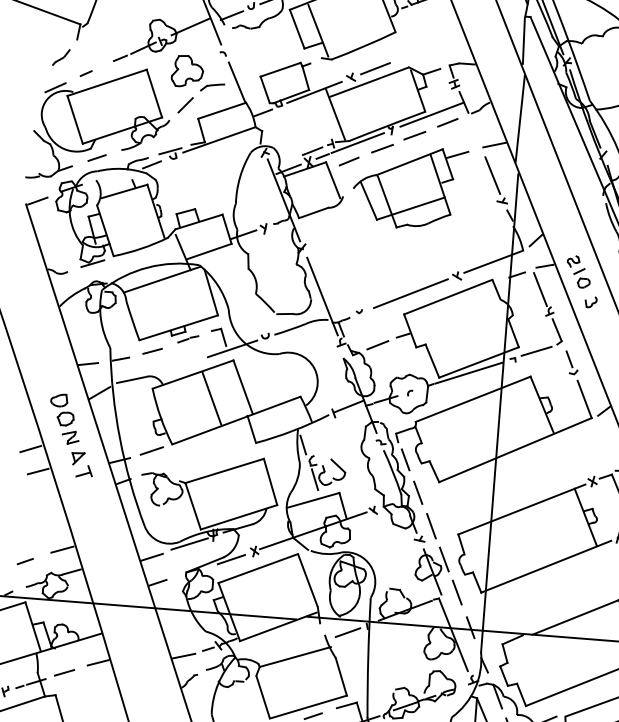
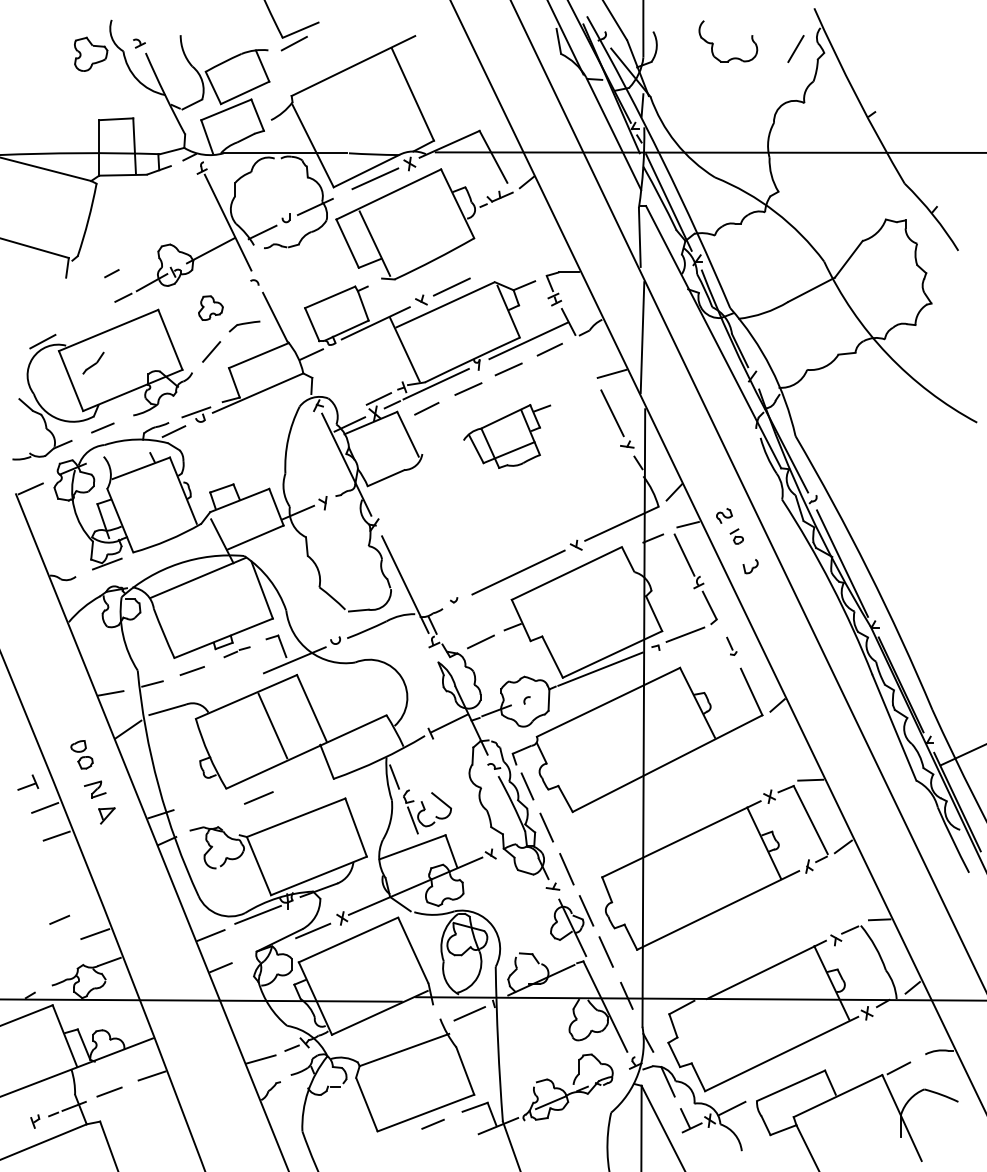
part: (61, 56) -> (93, 362), moved
part: (187, 70) -> (210, 307), size x0.6
line: (85, 73) -> (111, 273), moved
part: (409, 187) -> (506, 436), size x0.6
part: (581, 278) -> (736, 536), size x0.6
part: (571, 363) -> (731, 646), size x0.6
part: (61, 409) -> (81, 754), size x0.7
line: (151, 450) -> (258, 797), moved
part: (84, 471) -> (28, 782), moved
line: (25, 561) -> (59, 919), moved

